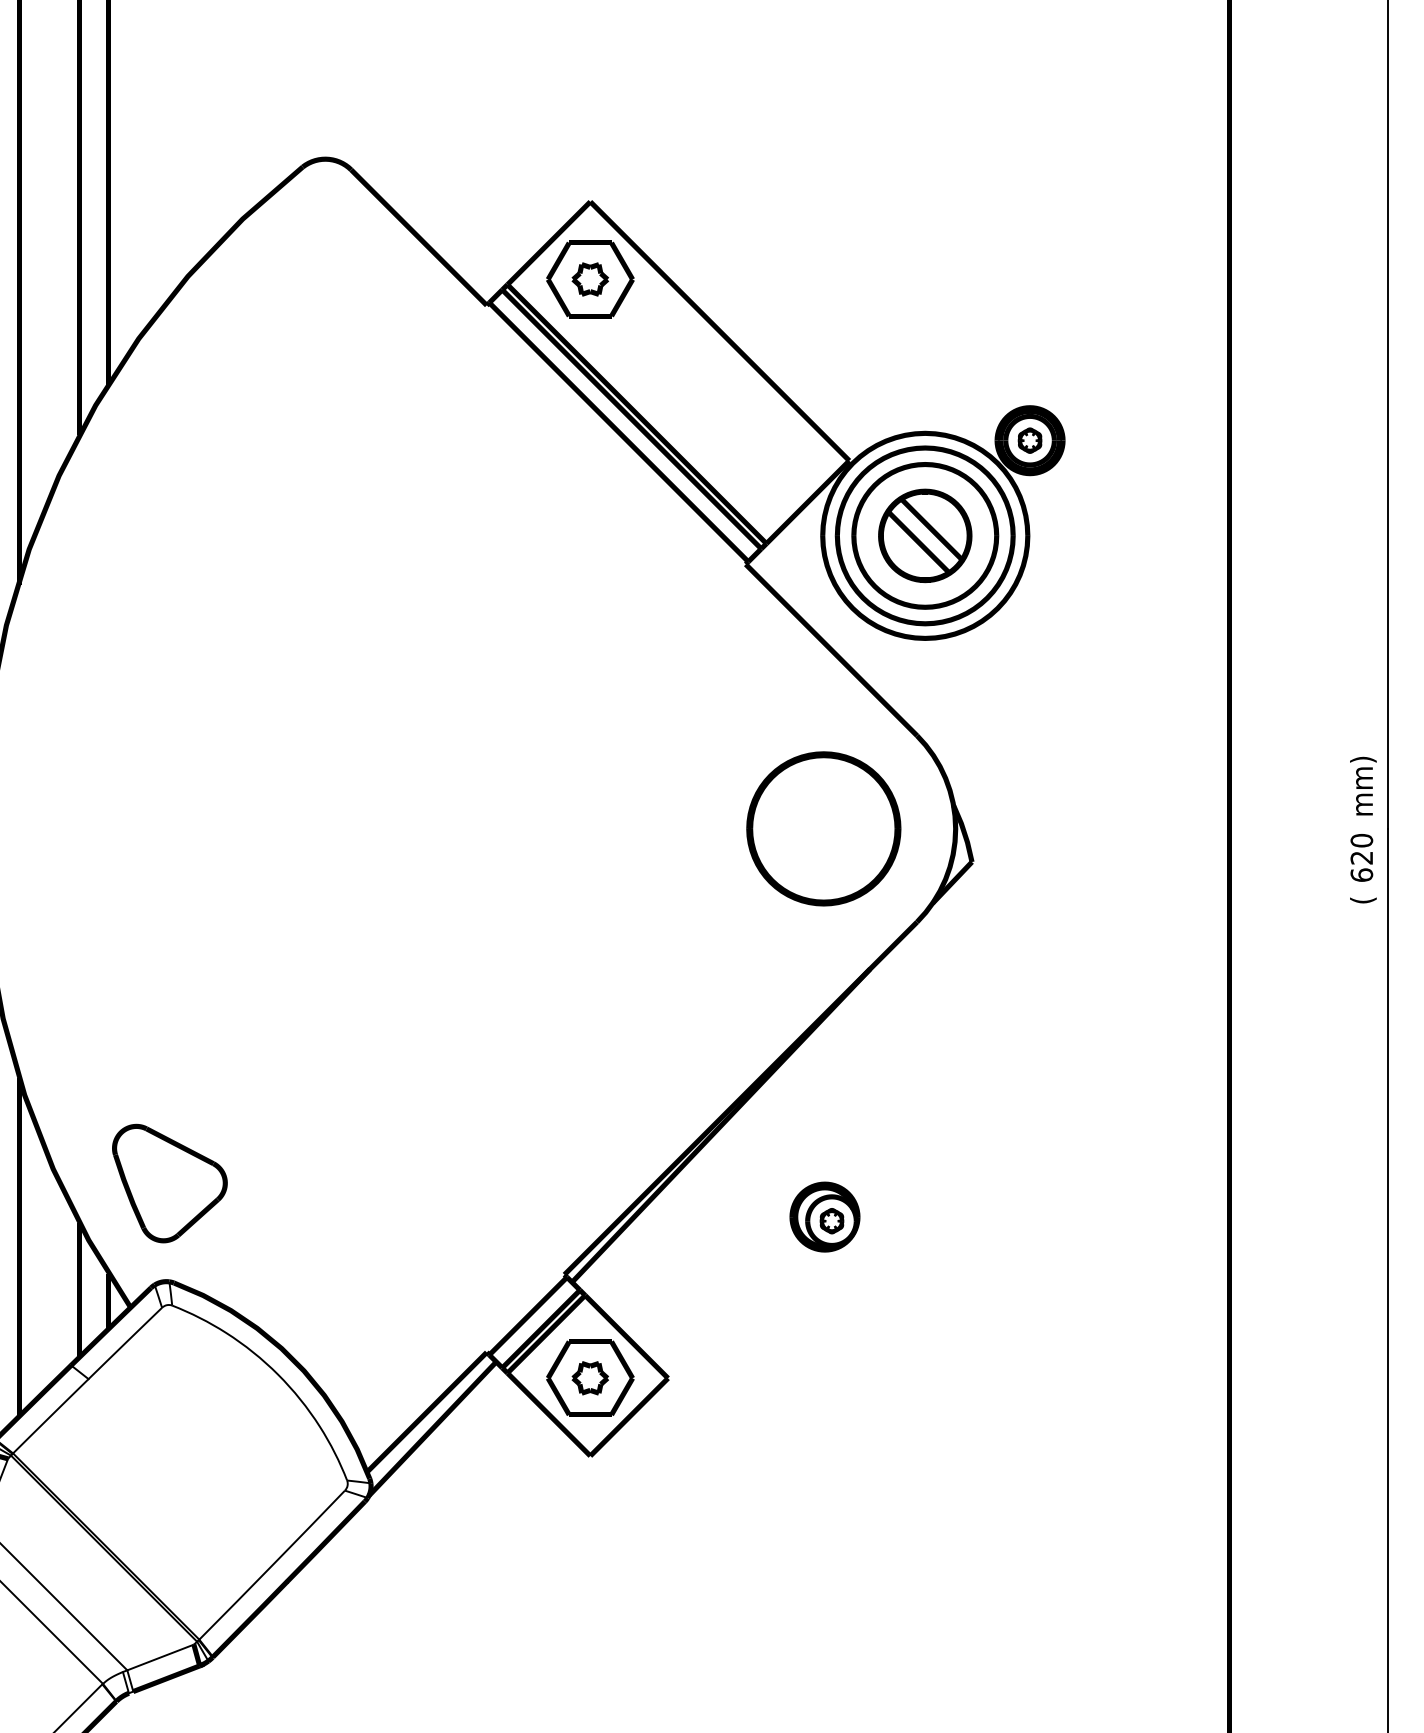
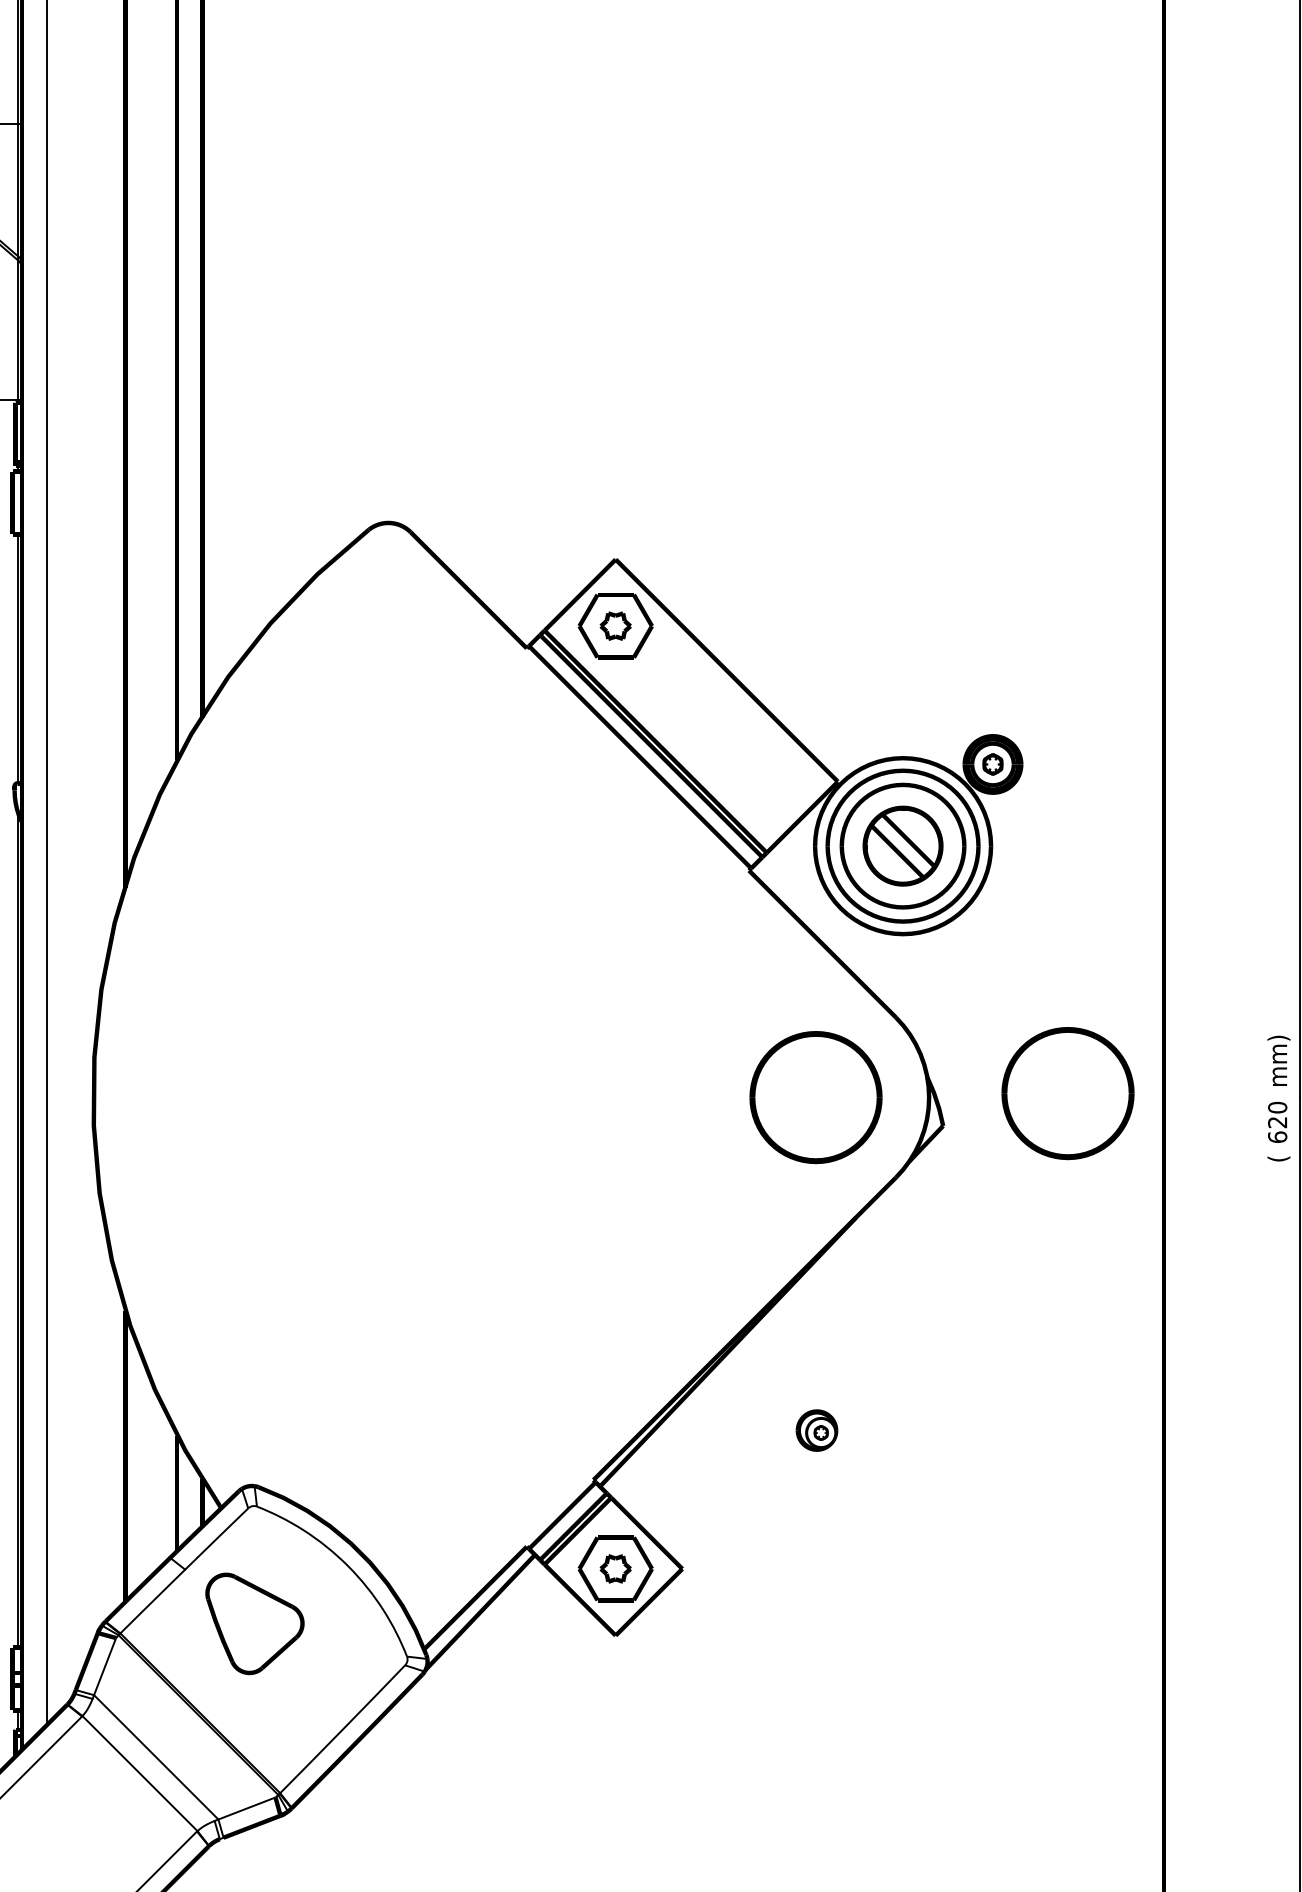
part: (1116, 824) -> (1067, 1093), added
part: (169, 1183) -> (254, 1623), moved
part: (824, 1216) -> (816, 1430), size x0.7

